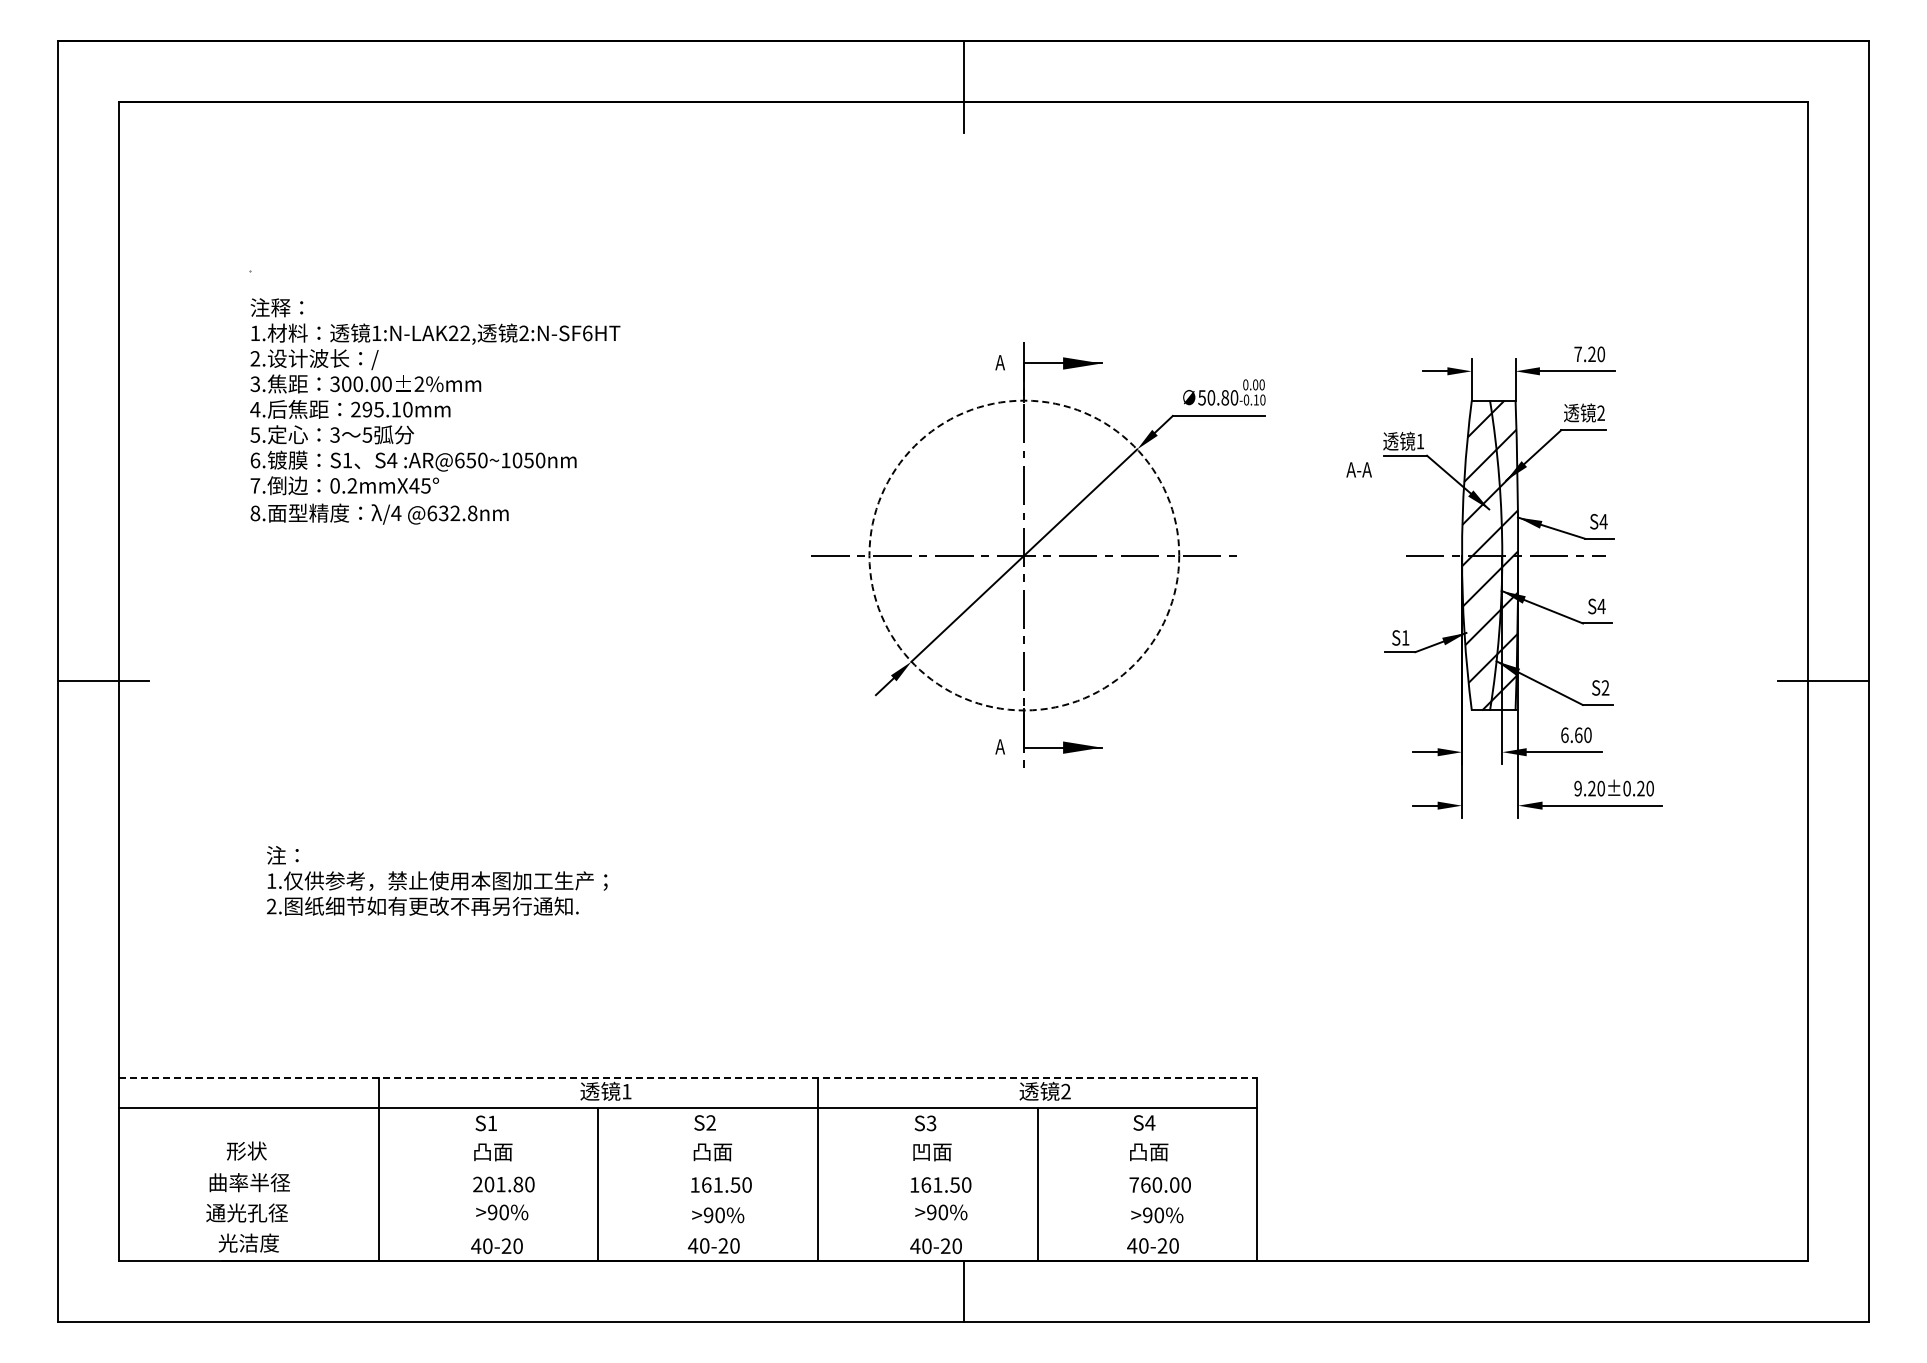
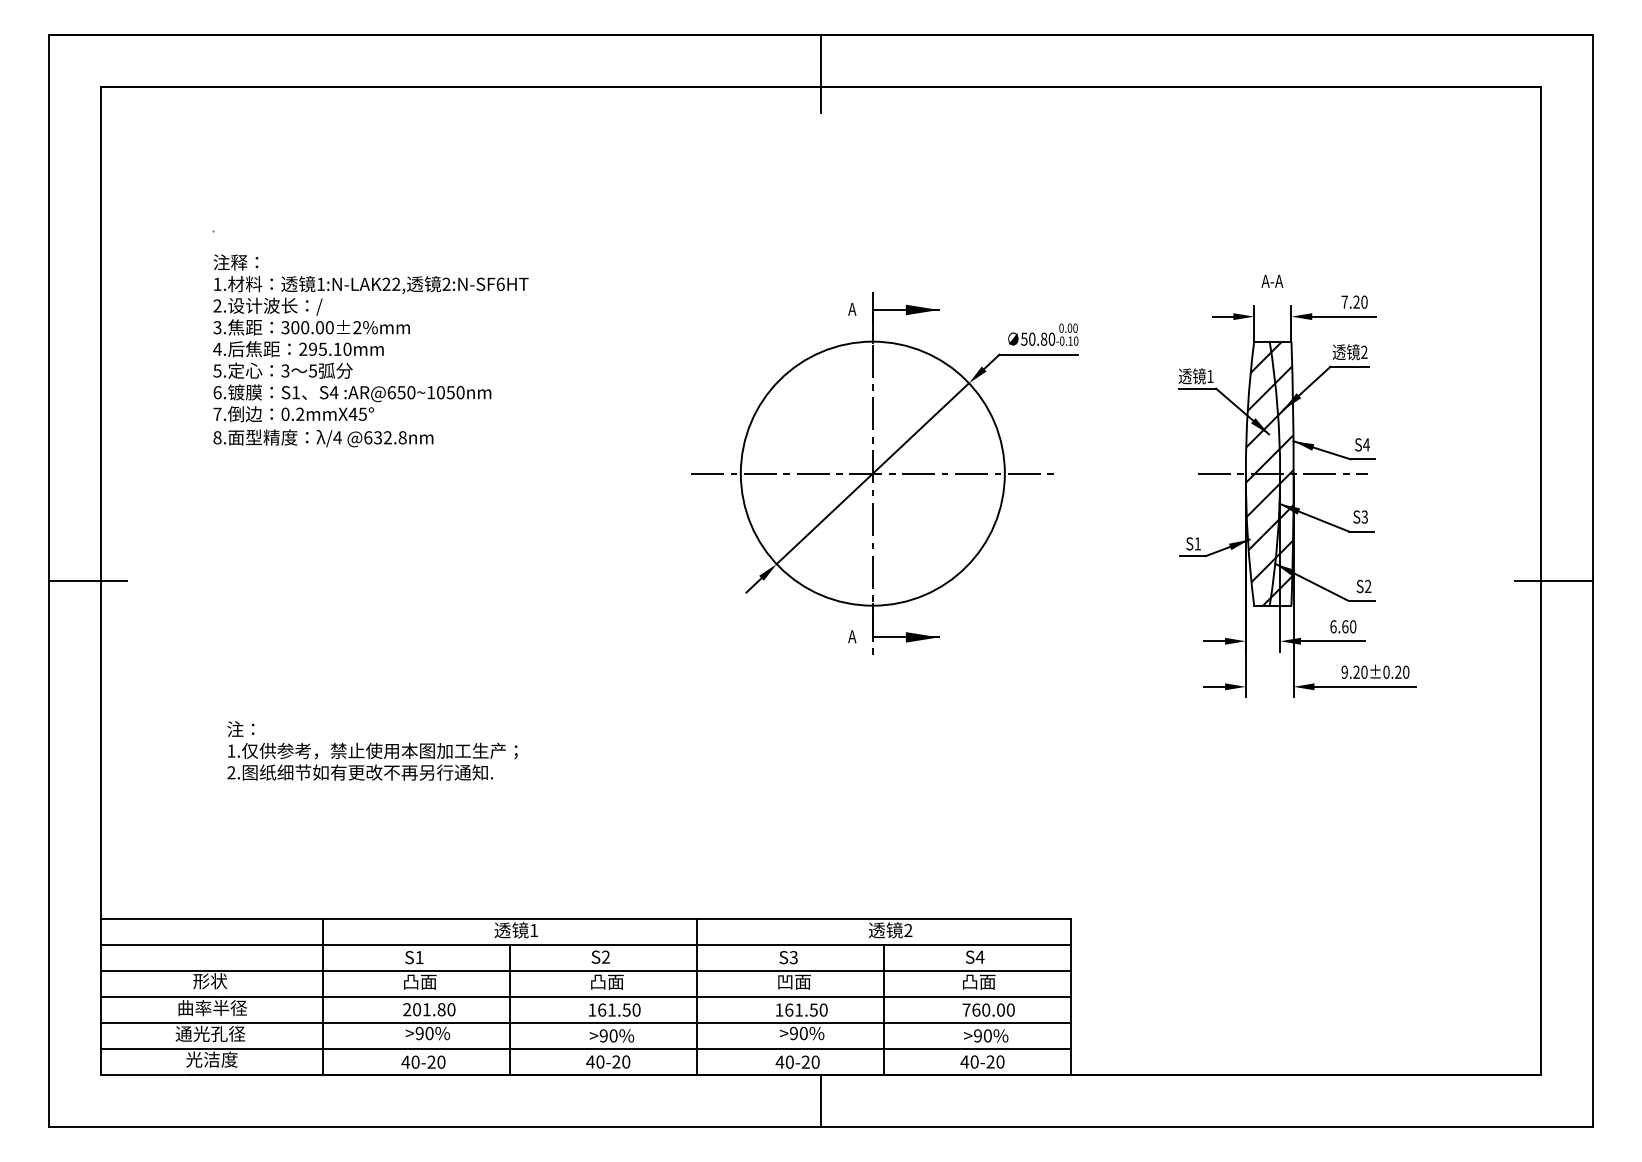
text: (1358, 469) -> (1271, 281), moved
circle: (1024, 555) -> (872, 473), dashed -> solid
text: (1601, 606) -> (1364, 517), S4 -> S3
line: (688, 1077) -> (586, 918), dashed -> solid
line: (687, 1138) -> (585, 970), added
line: (687, 1169) -> (585, 996), added
line: (687, 1199) -> (585, 1022), added
line: (687, 1230) -> (585, 1048), added

